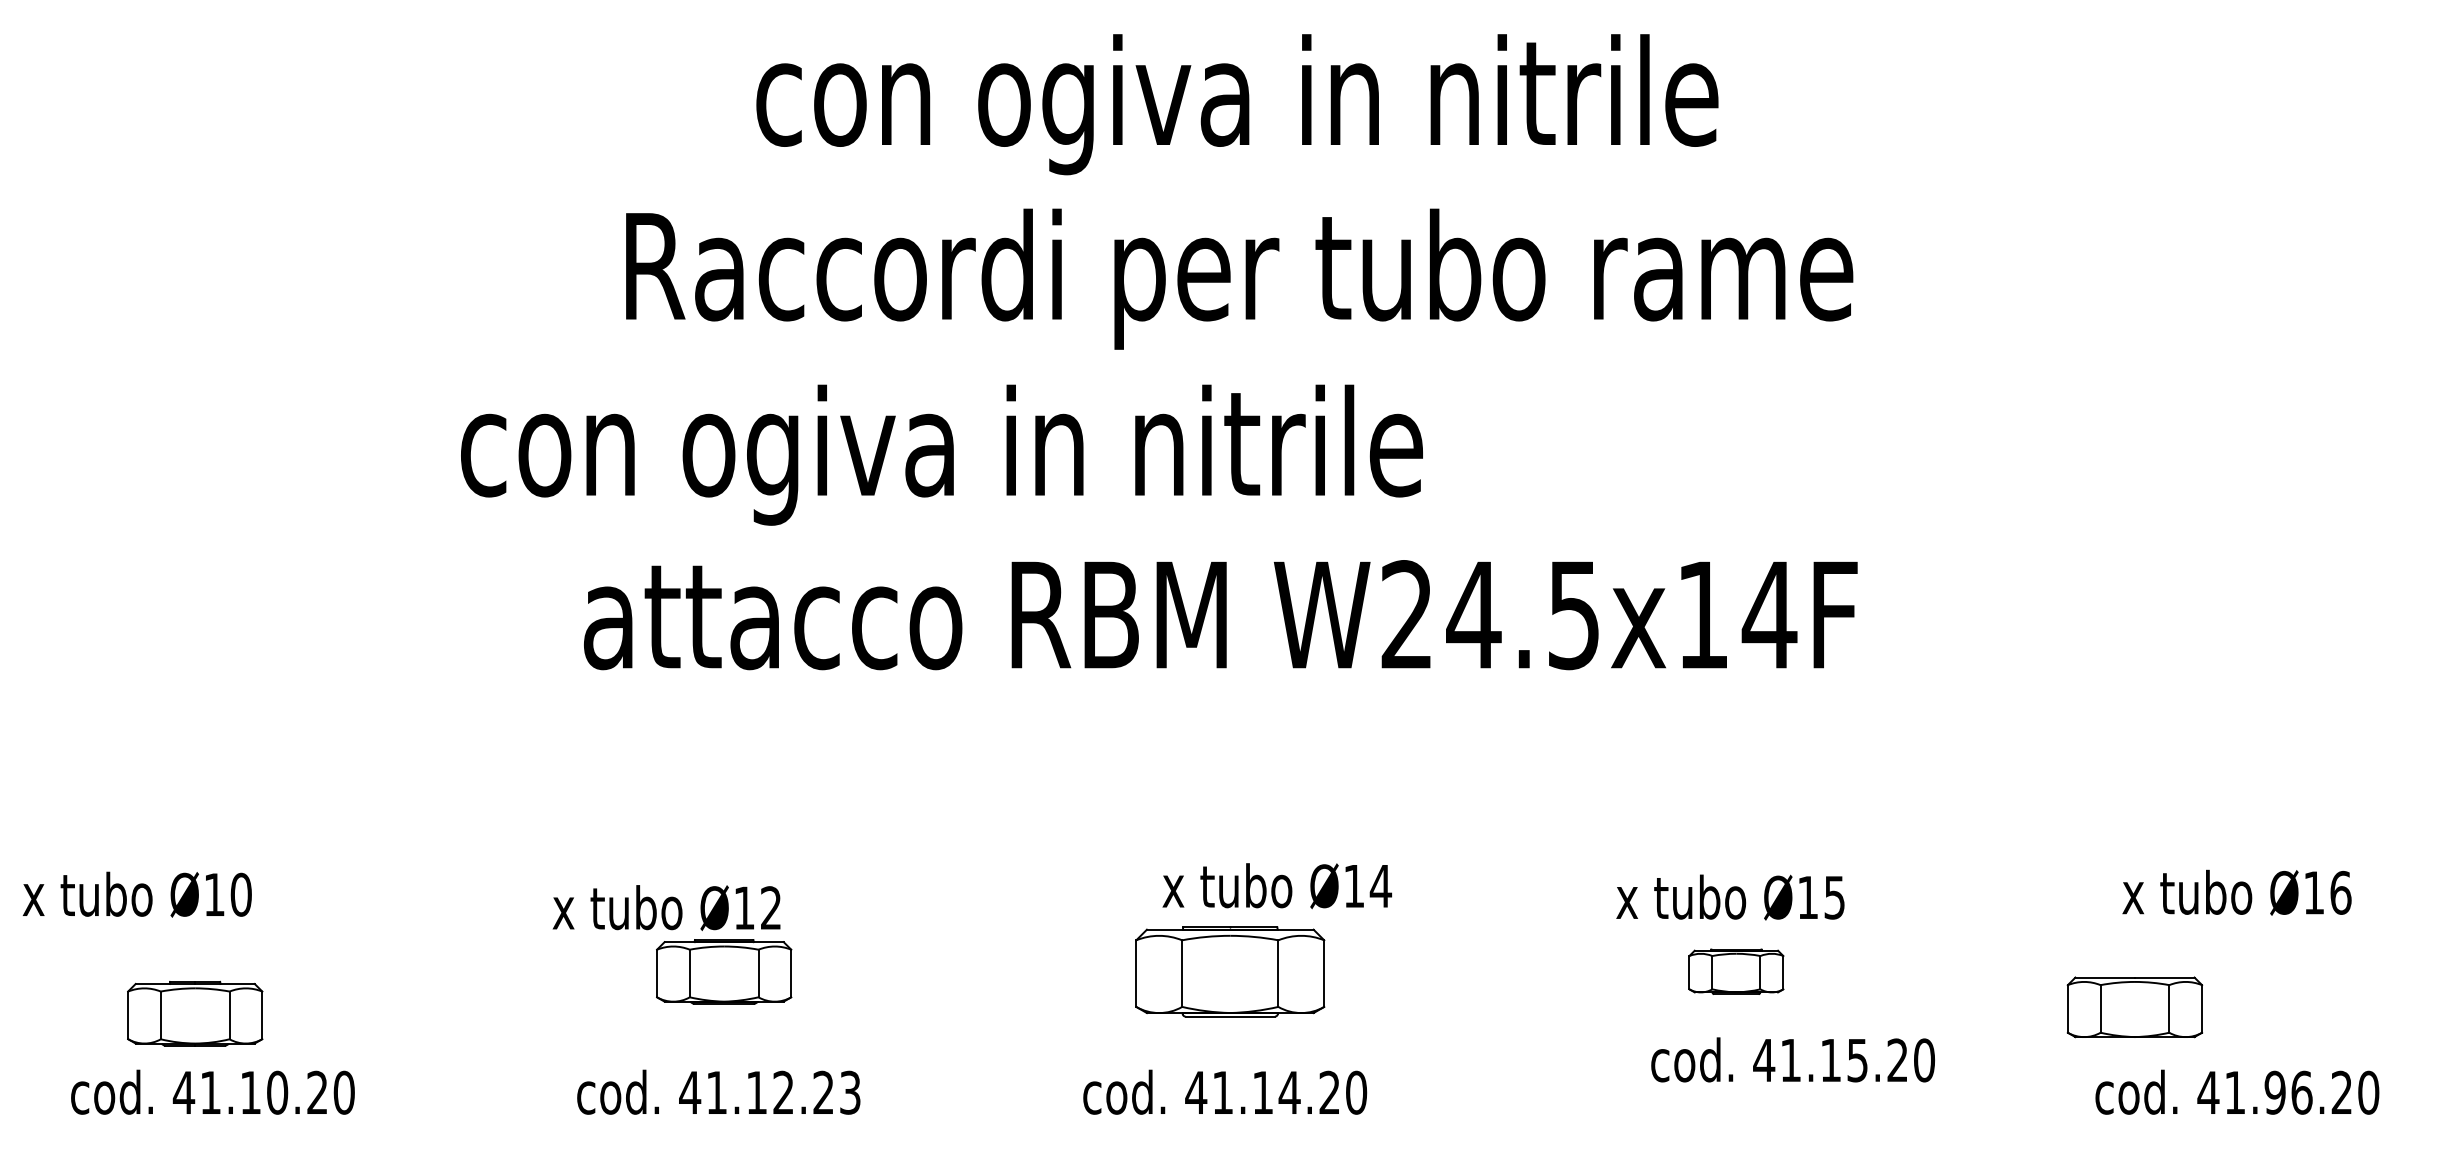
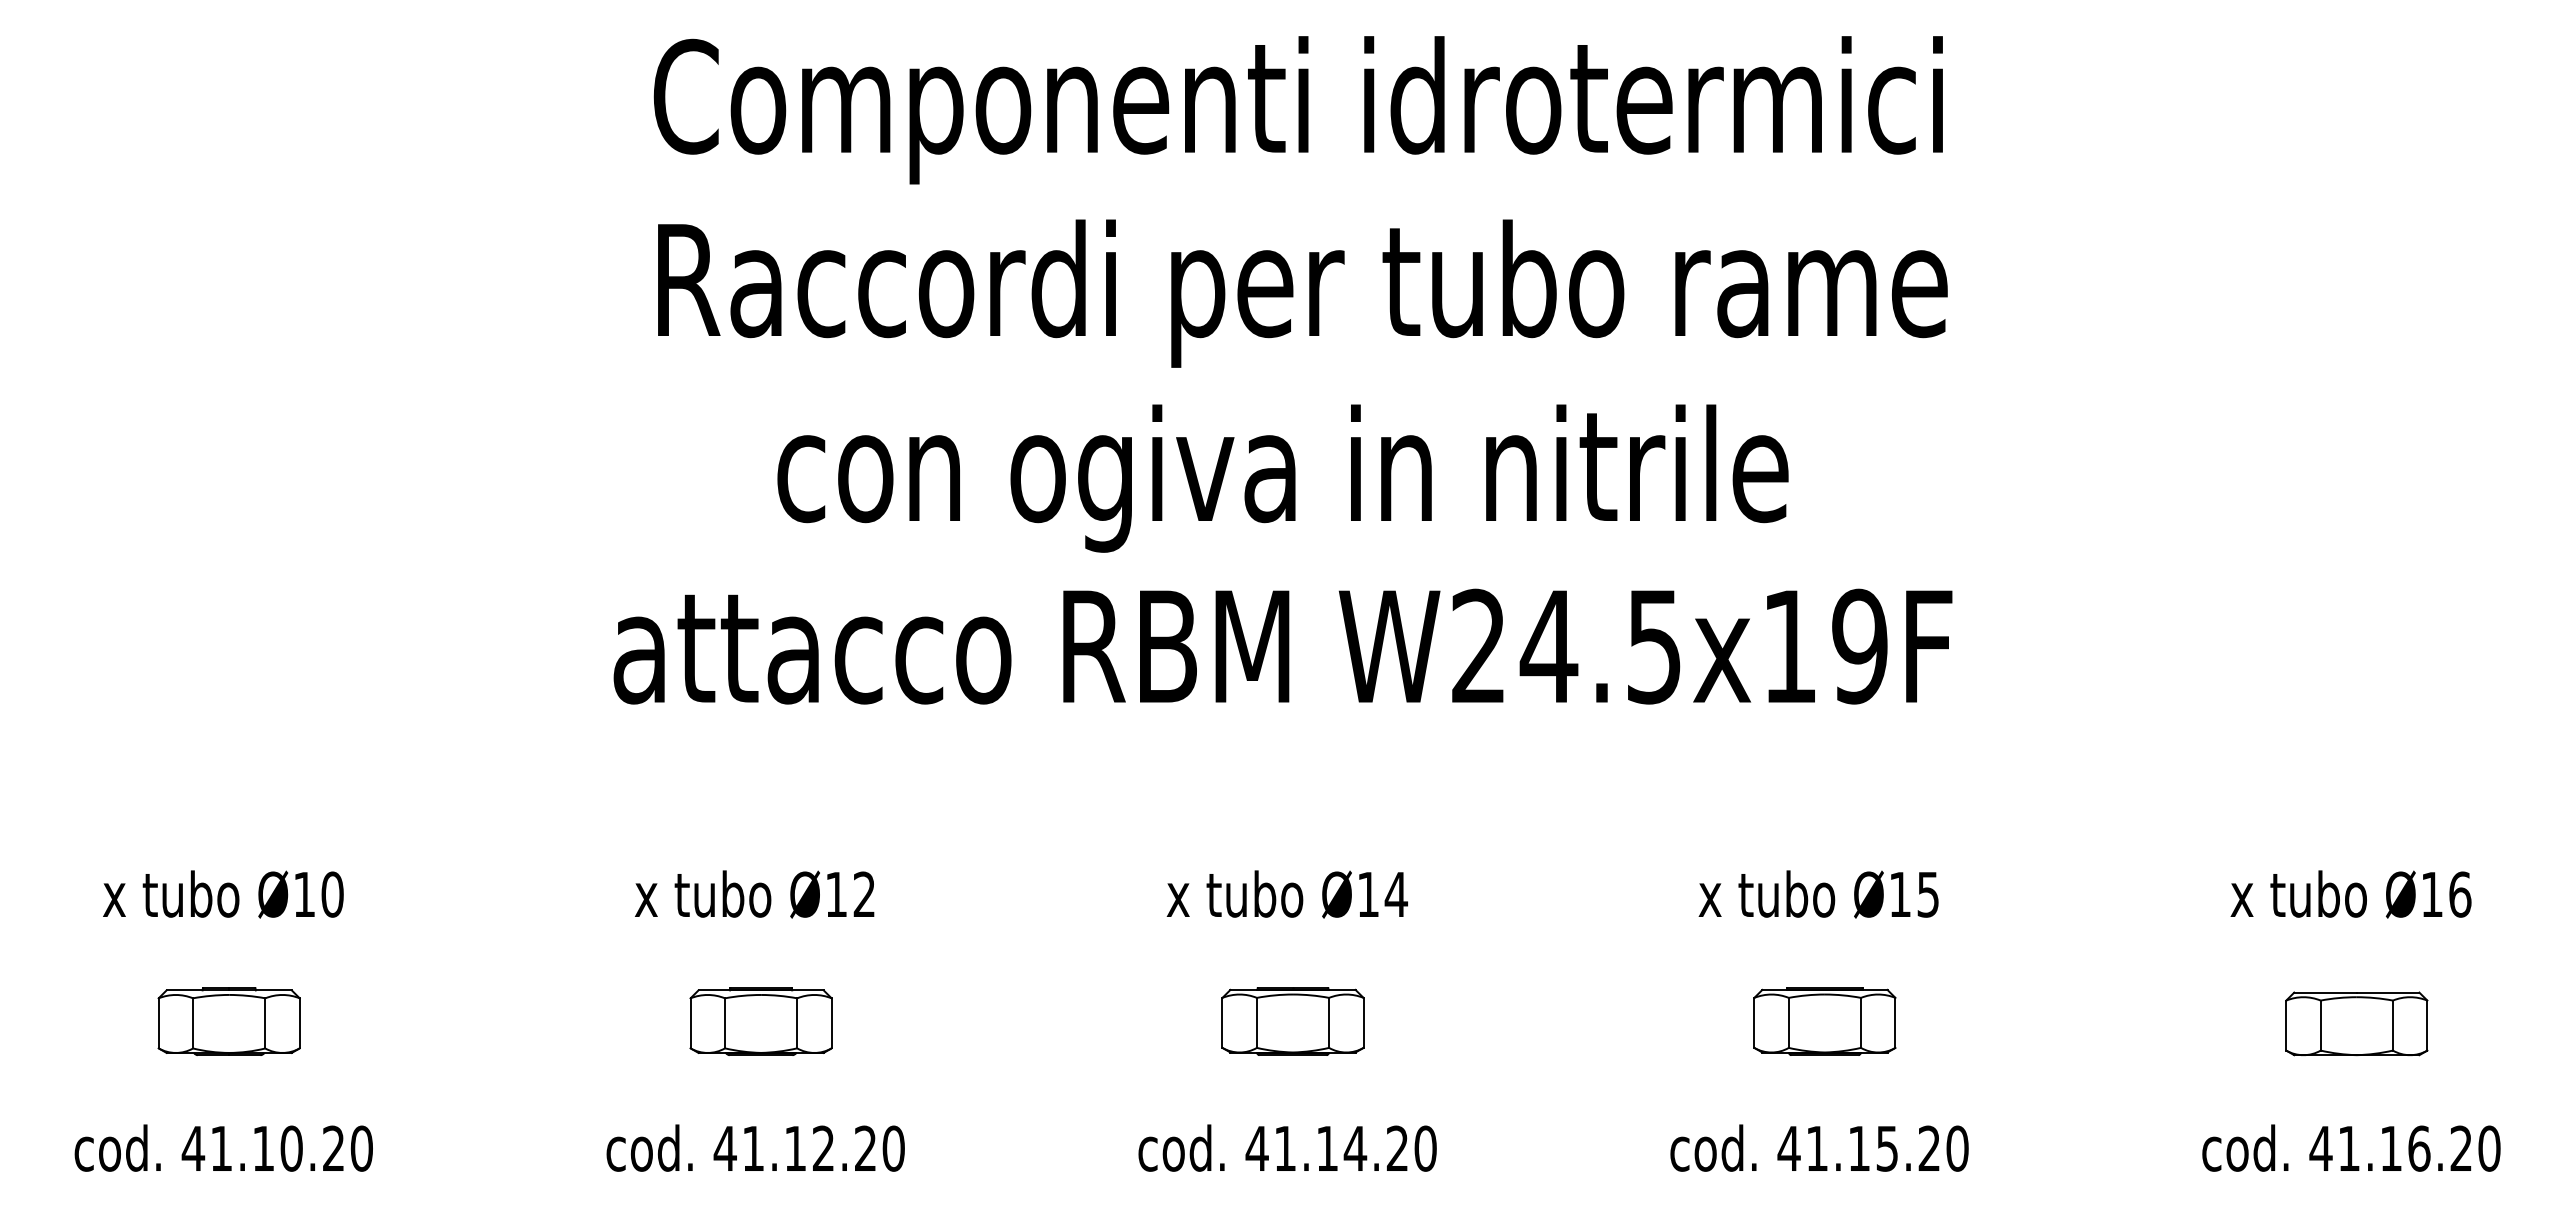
text: (1234, 104) -> (1297, 110), con ogiva in nitrile -> Componenti idrotermici
text: (941, 455) -> (1282, 478), moved
text: (1769, 614) -> (1859, 646), W24.5x14F -> W24.5x19F
text: (1276, 886) -> (1286, 894), moved
text: (2236, 892) -> (2350, 894), moved
text: (137, 894) -> (223, 894), moved
text: (1730, 897) -> (1818, 894), moved
text: (666, 908) -> (754, 894), moved
part: (1229, 971) -> (1292, 1021), size x0.71
part: (1735, 971) -> (1824, 1021), size x1.43
part: (2134, 1006) -> (2356, 1023), moved
part: (194, 1013) -> (228, 1021), moved
text: (1793, 1059) -> (1819, 1147), moved
text: (850, 1092) -> (893, 1148), 41.12.23 -> 41.12.20
text: (2275, 1092) -> (2391, 1148), 41.96.20 -> 41.16.20

